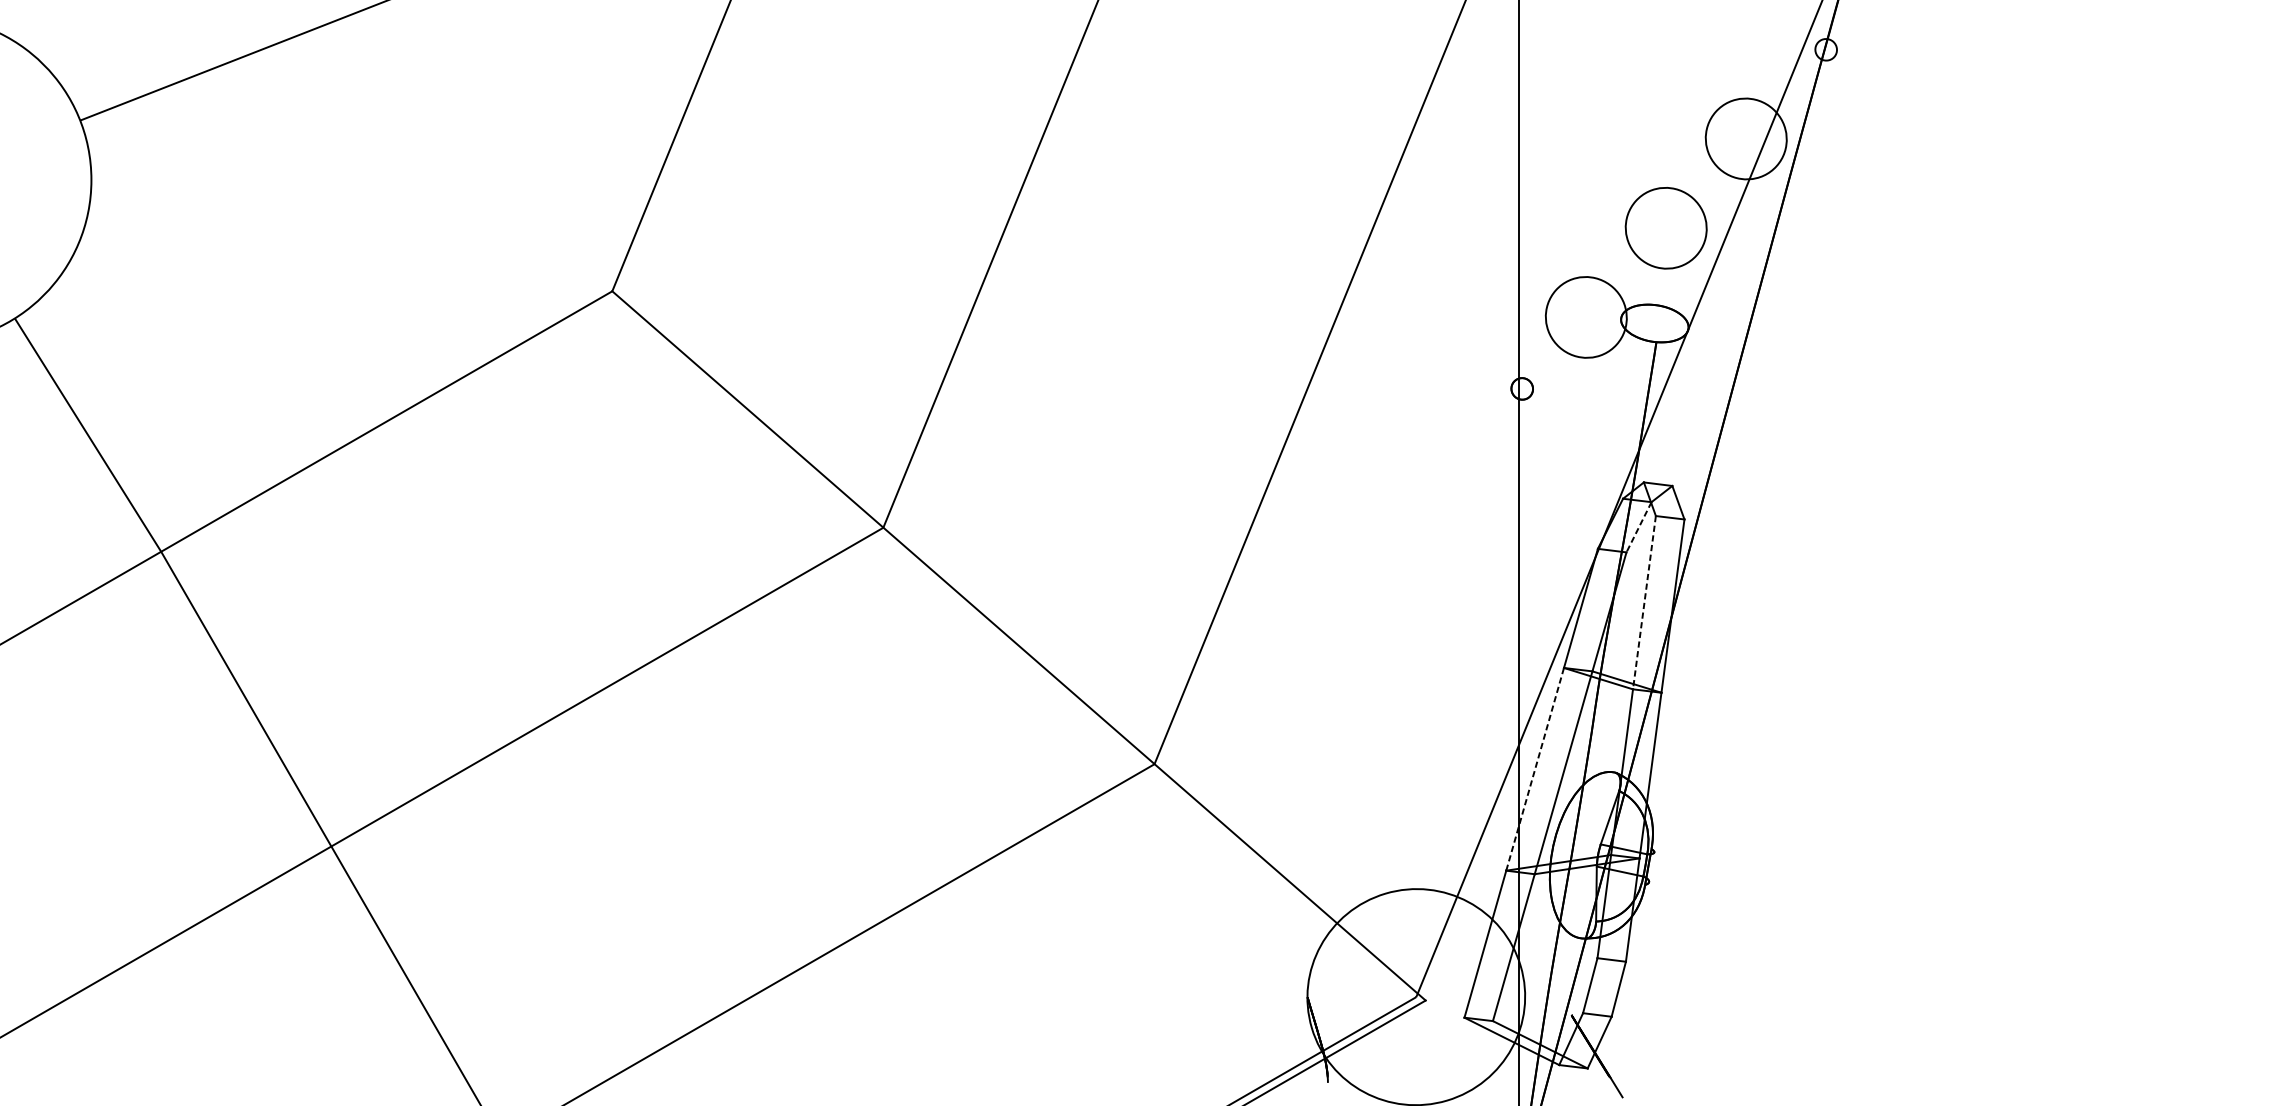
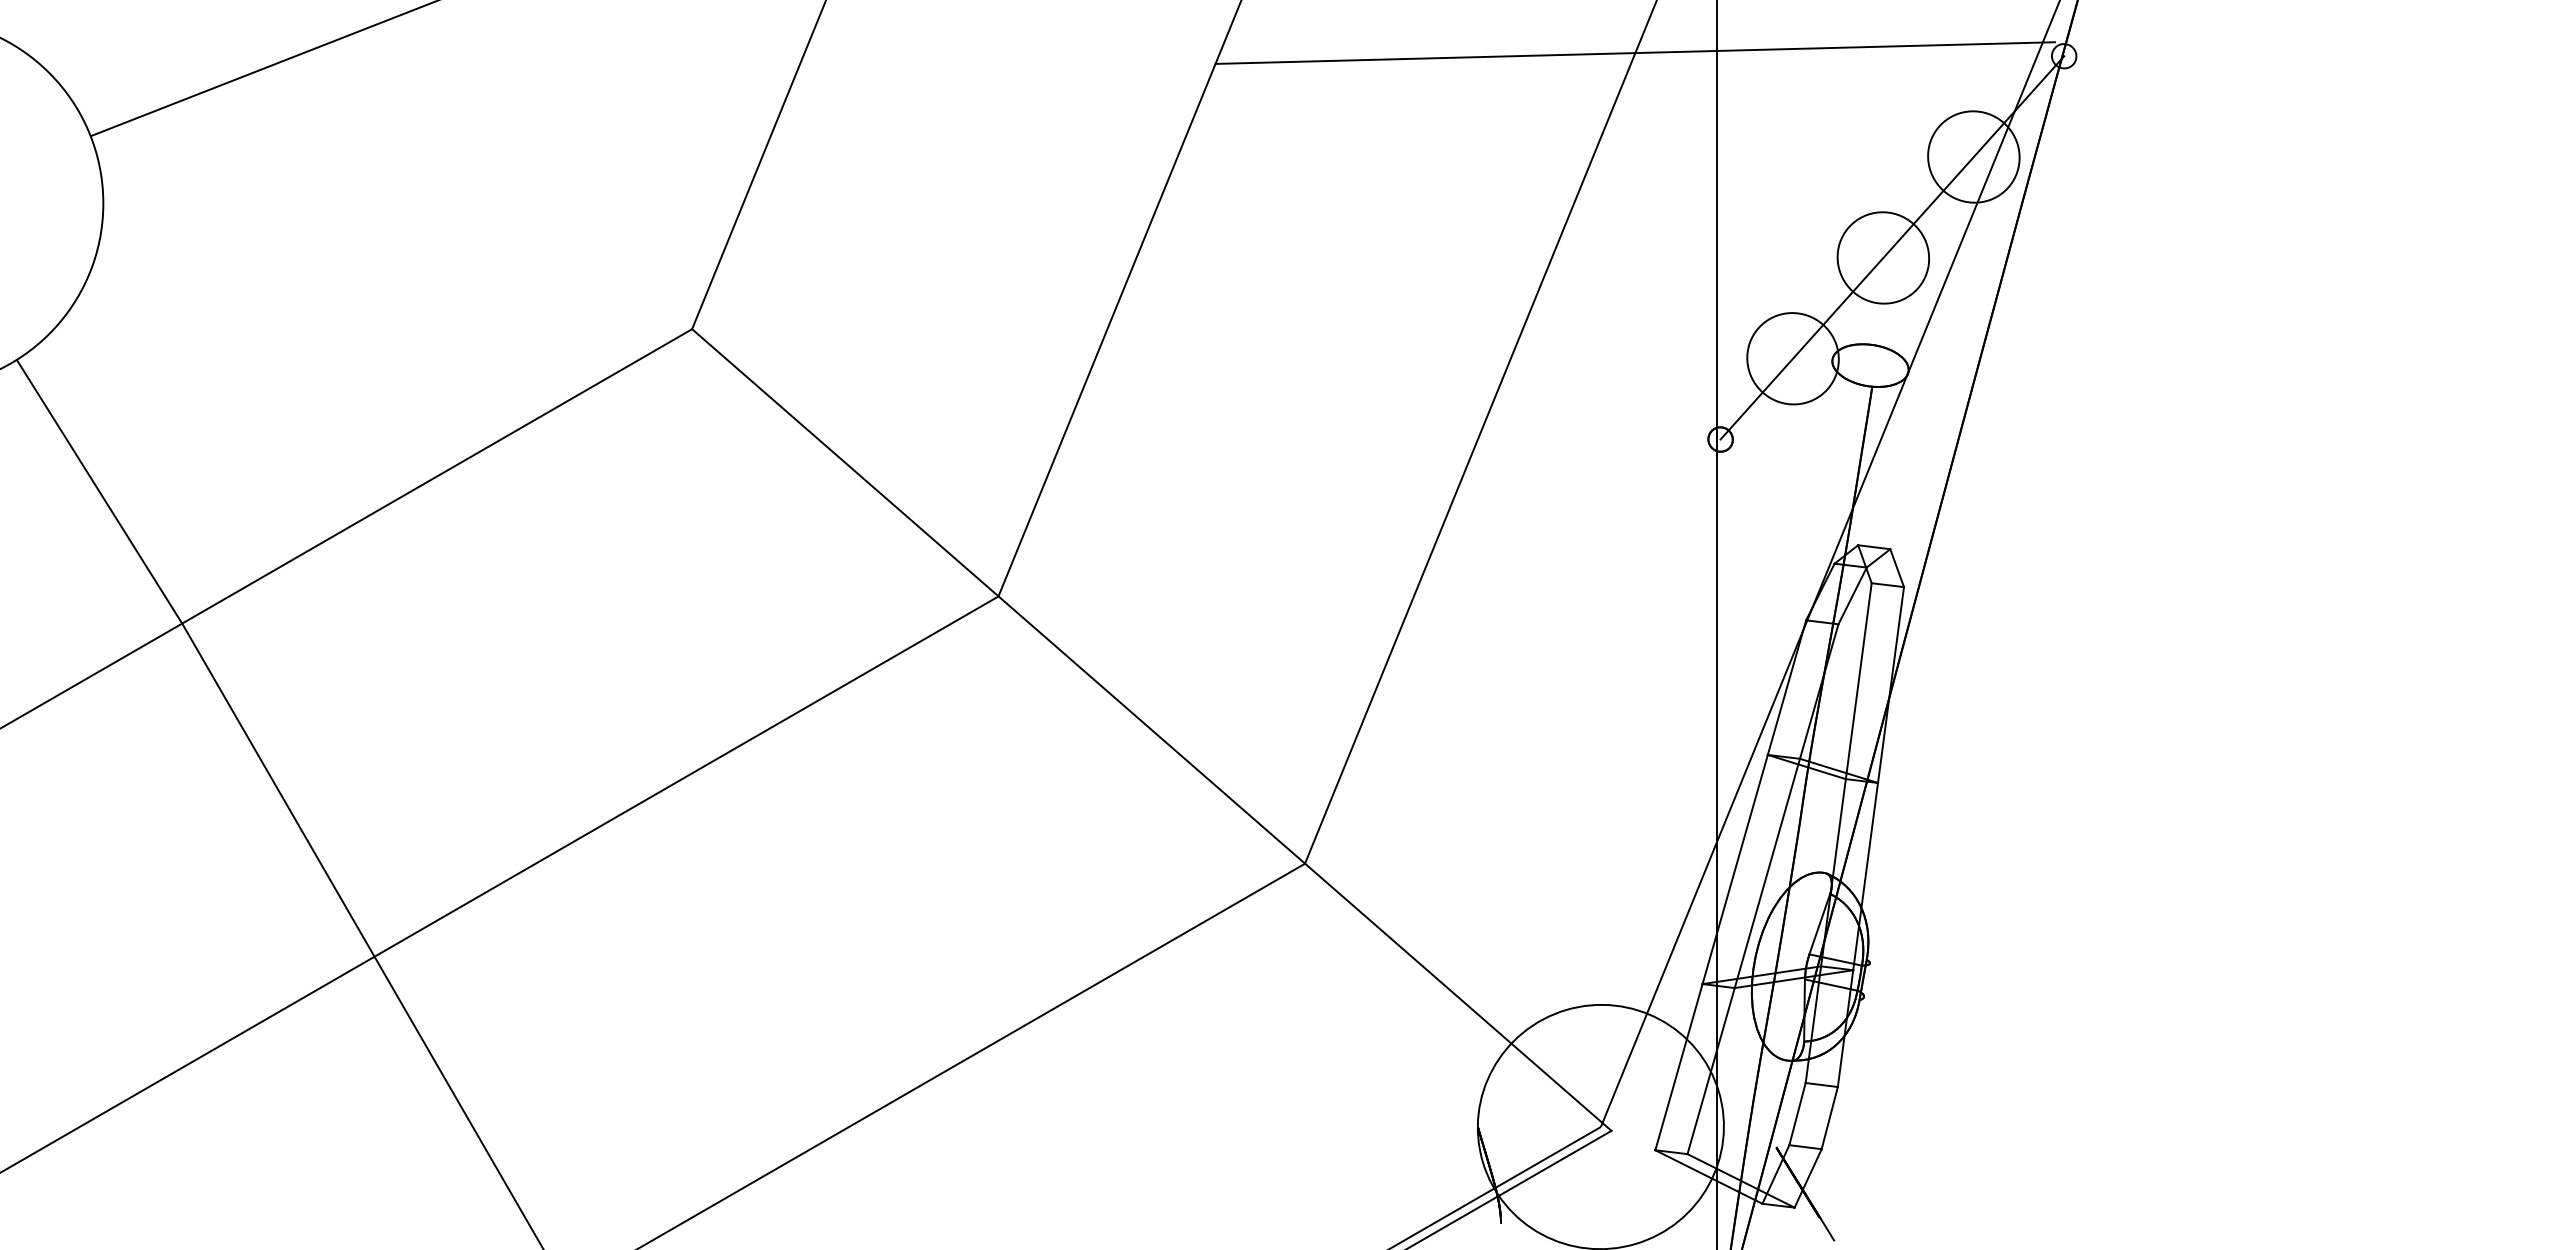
line: (1446, 46) -> (1635, 52), added
line: (1674, 219) -> (1892, 247), added
line: (1638, 526) -> (1852, 595), dashed -> solid
line: (1644, 602) -> (1858, 681), dashed -> solid
line: (1535, 769) -> (1735, 869), dashed -> solid

